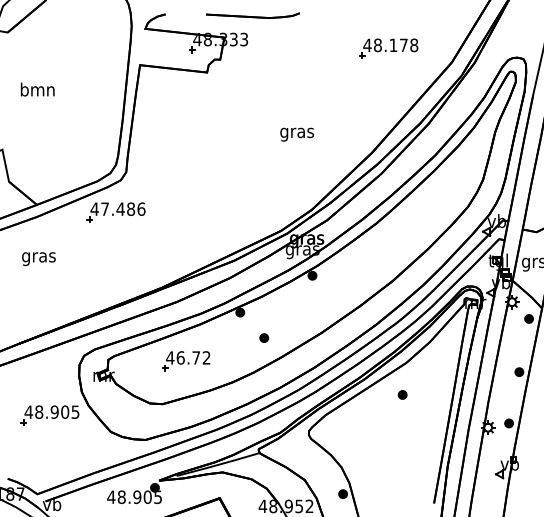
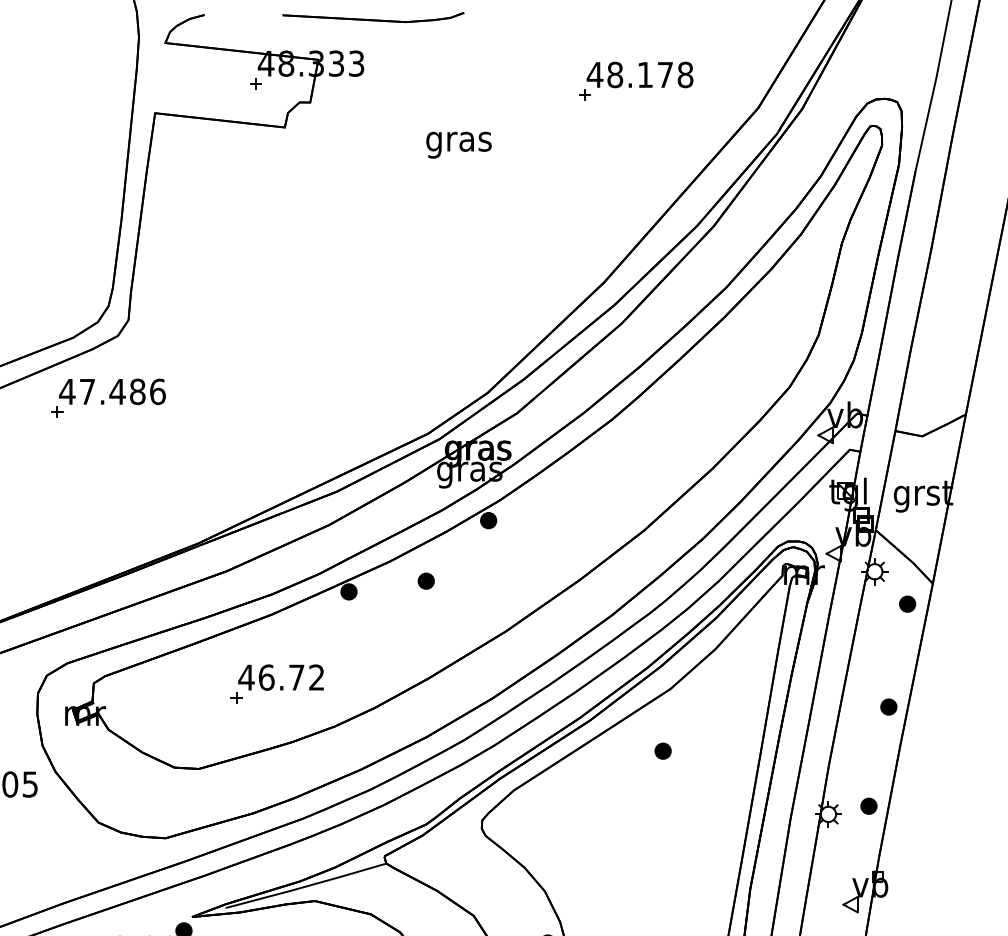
text: (296, 134) -> (457, 144), moved
part: (264, 337) -> (426, 580), moved
part: (186, 361) -> (277, 684), moved

